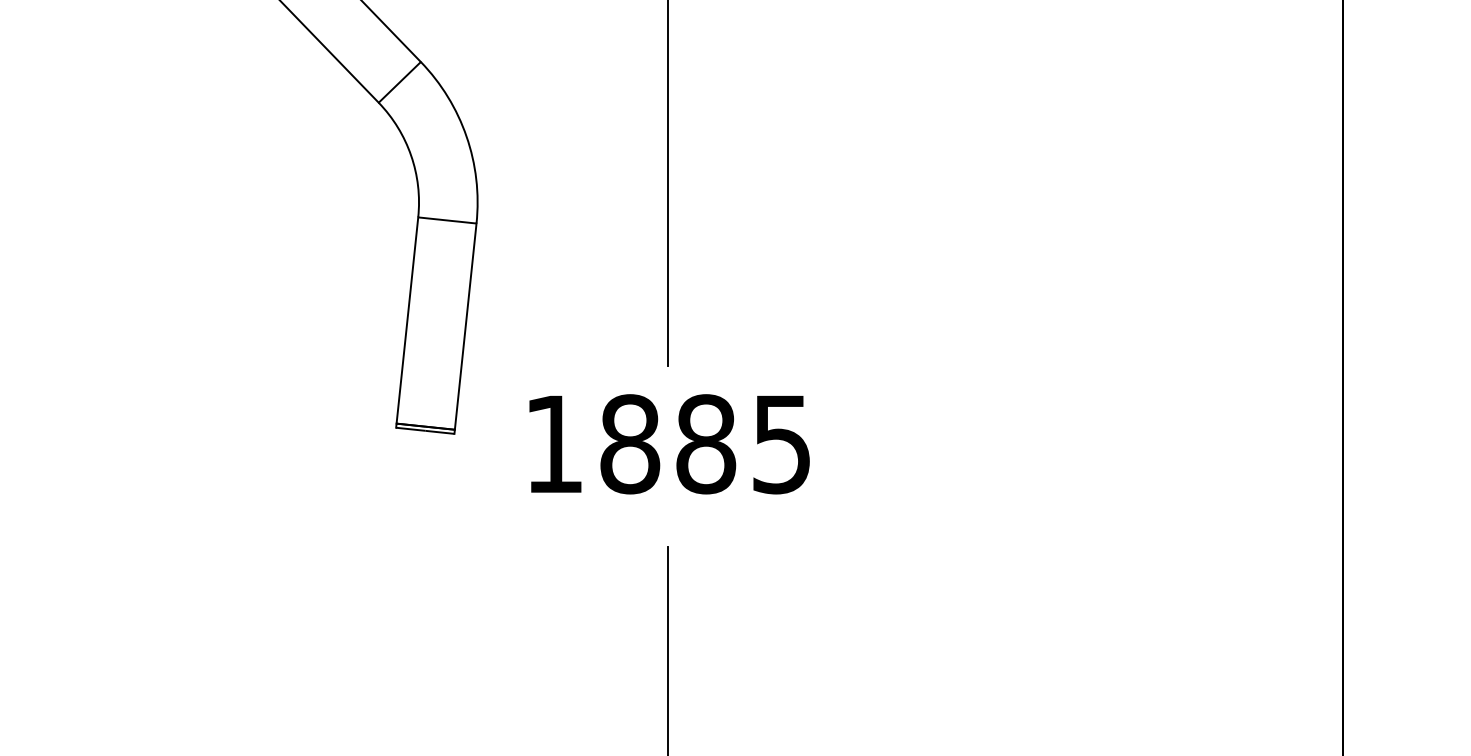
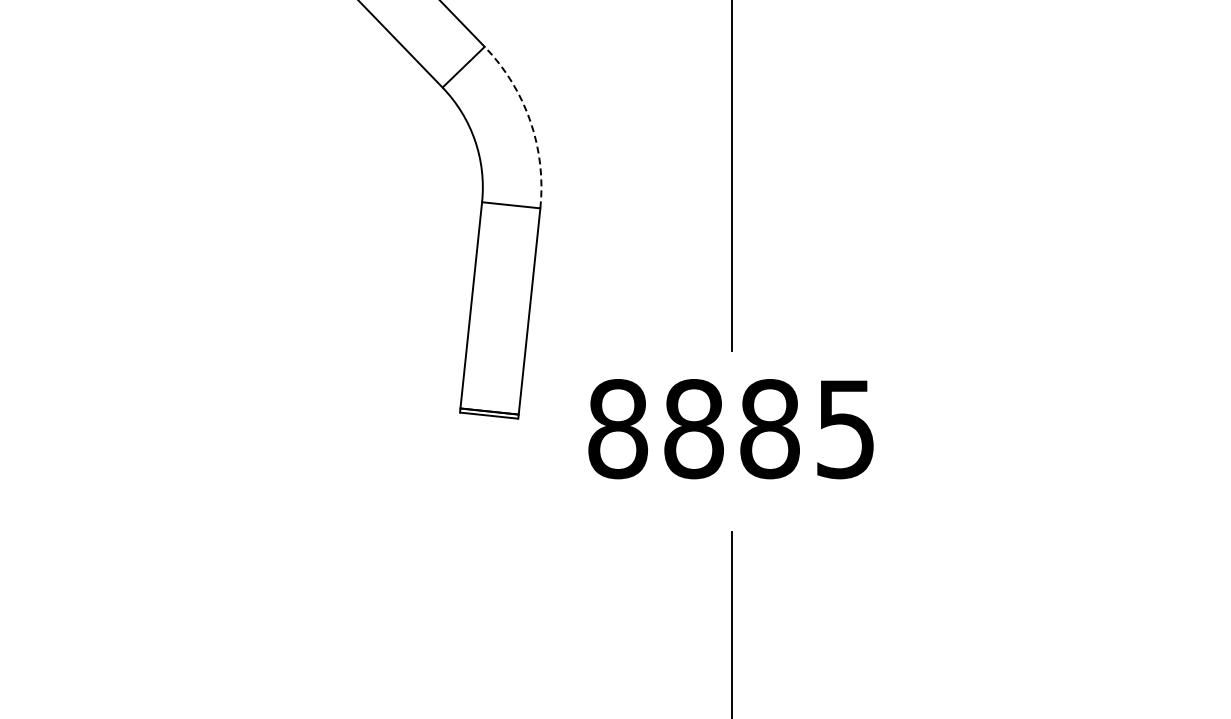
arc: (466, 136) -> (530, 121), solid -> dashed
text: (554, 444) -> (618, 429), 1885 -> 8885

